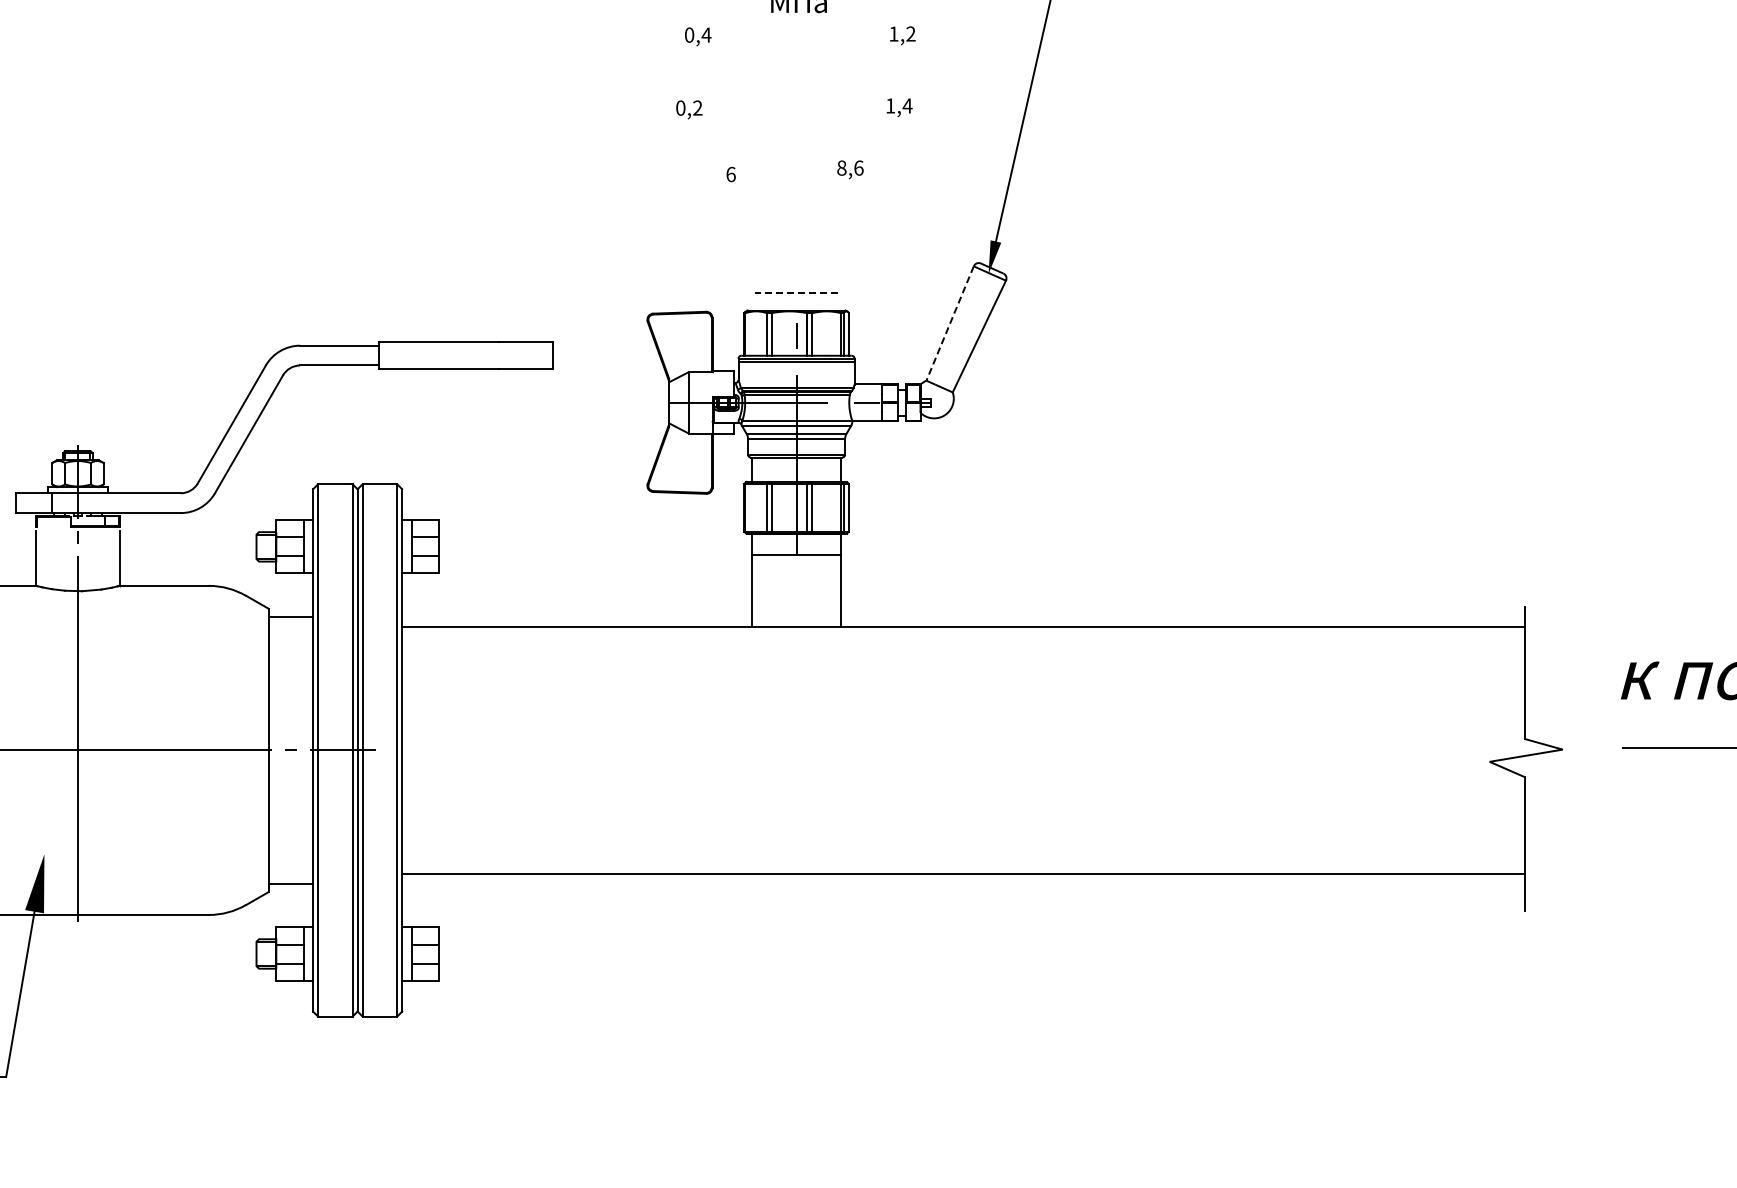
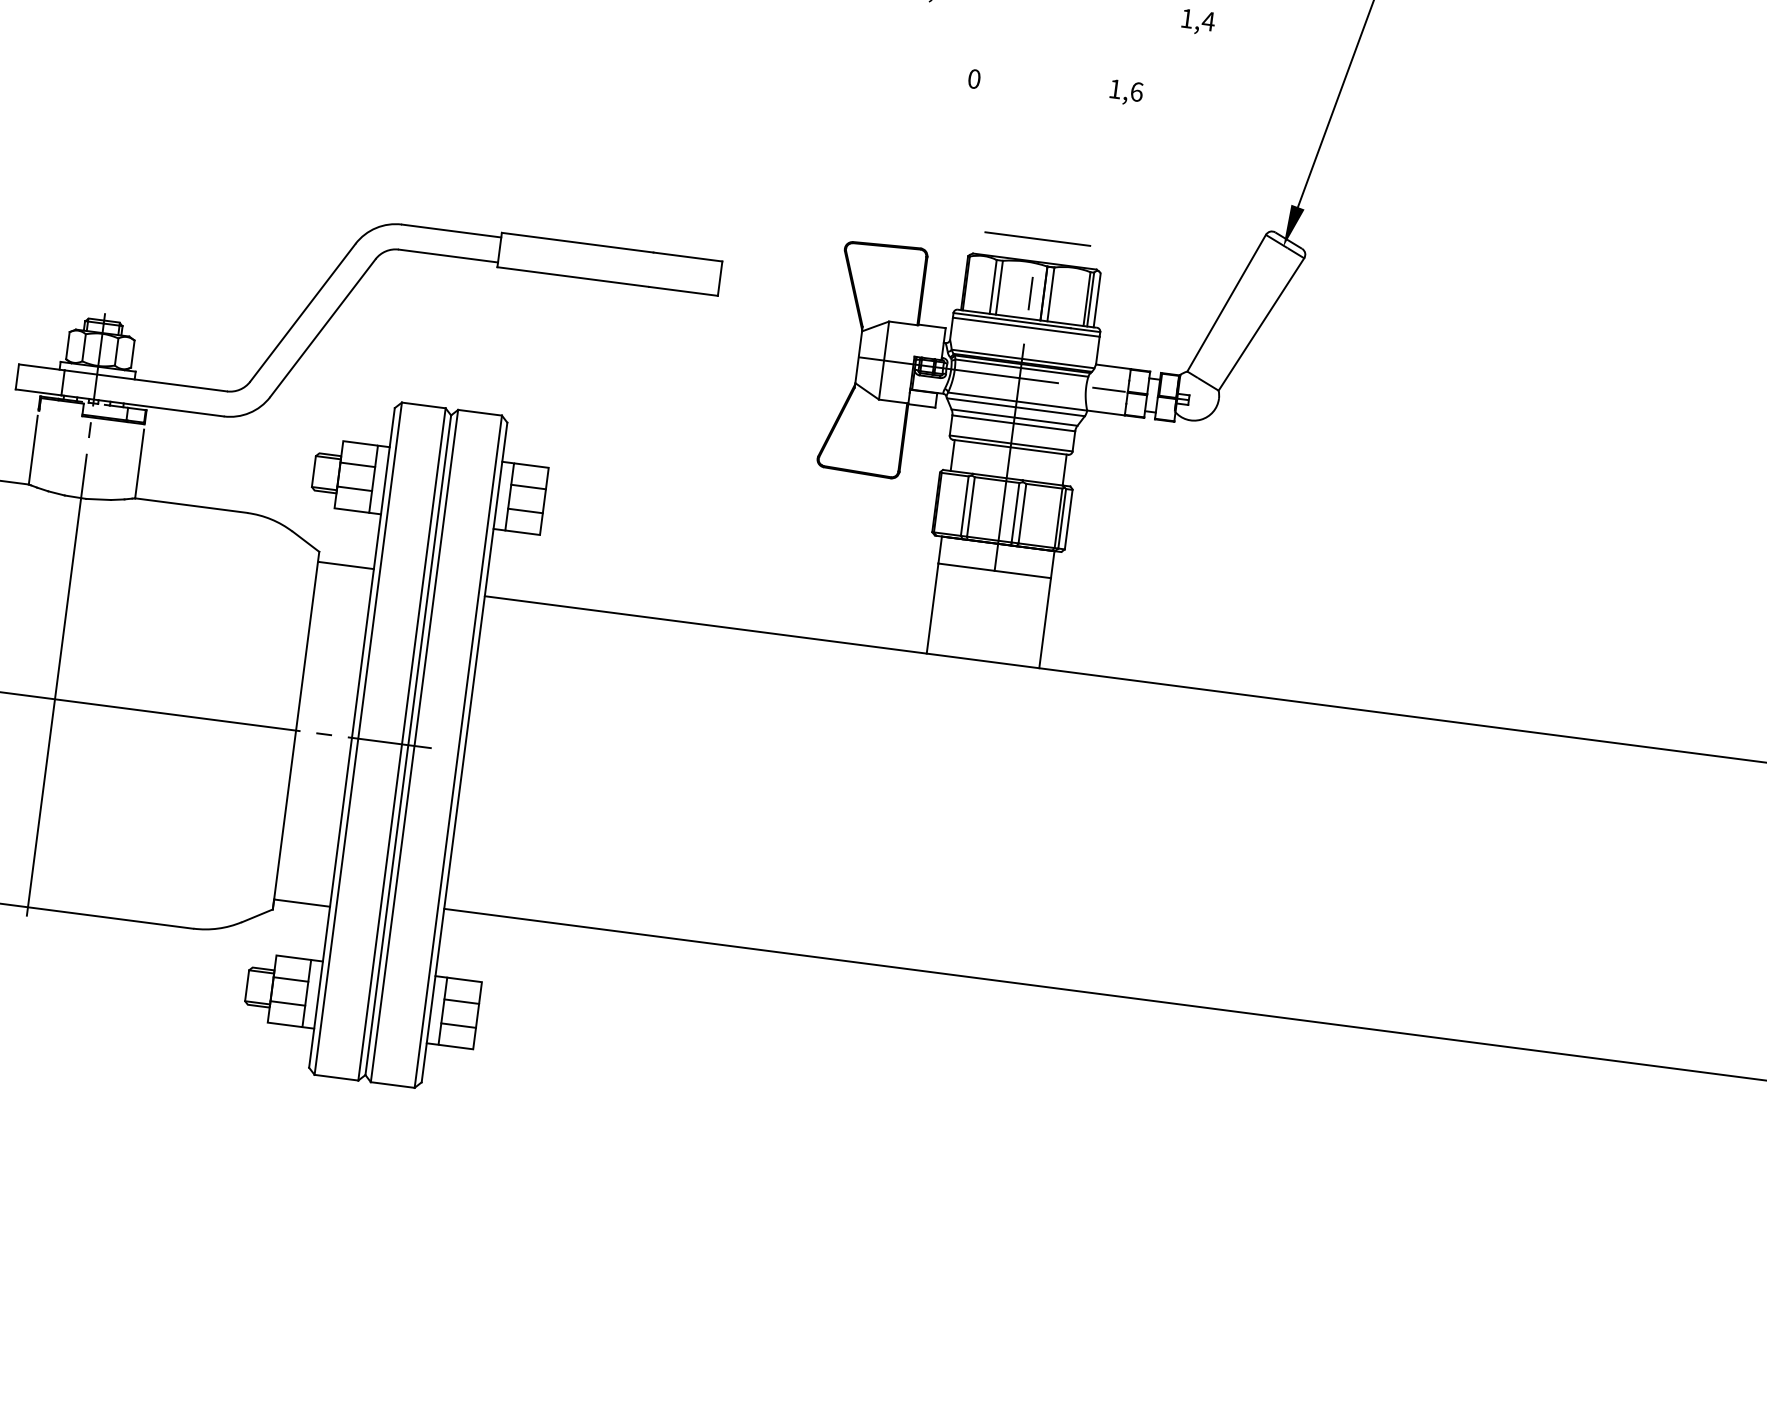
text: (841, 167) -> (1115, 88), 8,6 -> 1,6
text: (730, 174) -> (973, 78), 6 -> 0
line: (796, 292) -> (1037, 238), dashed -> solid
line: (950, 323) -> (1227, 303), dashed -> solid

